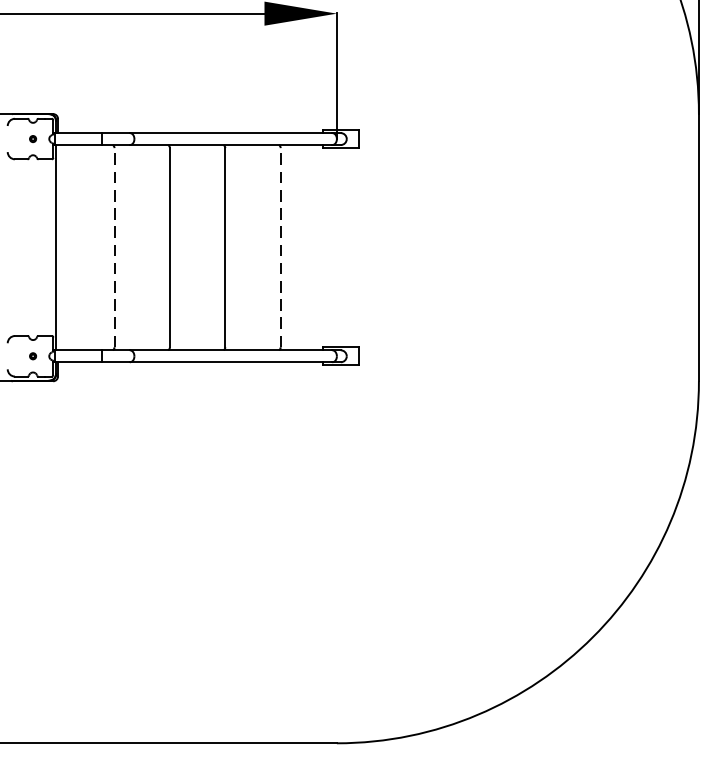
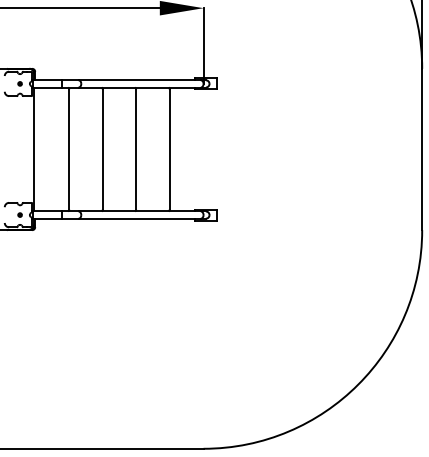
line: (114, 247) -> (69, 149), dashed -> solid
line: (280, 247) -> (169, 149), dashed -> solid

